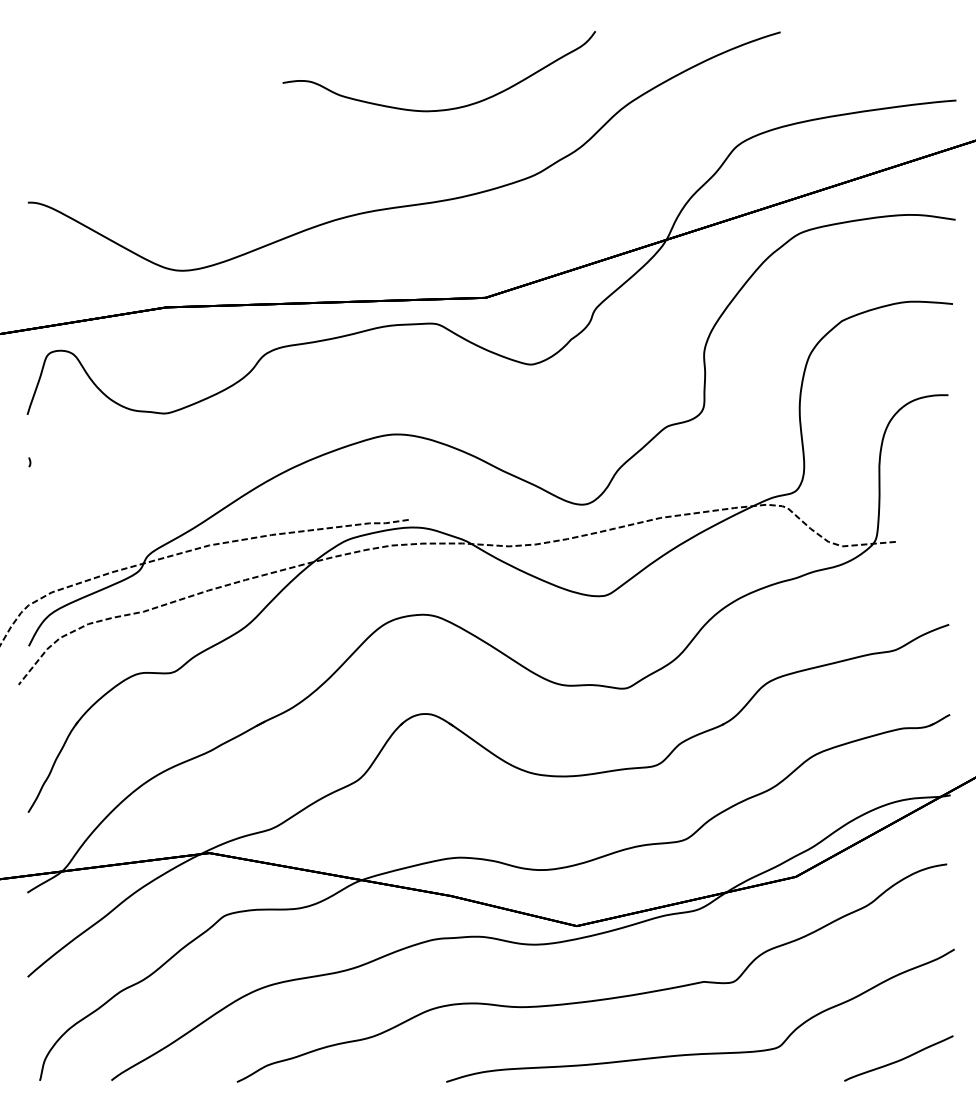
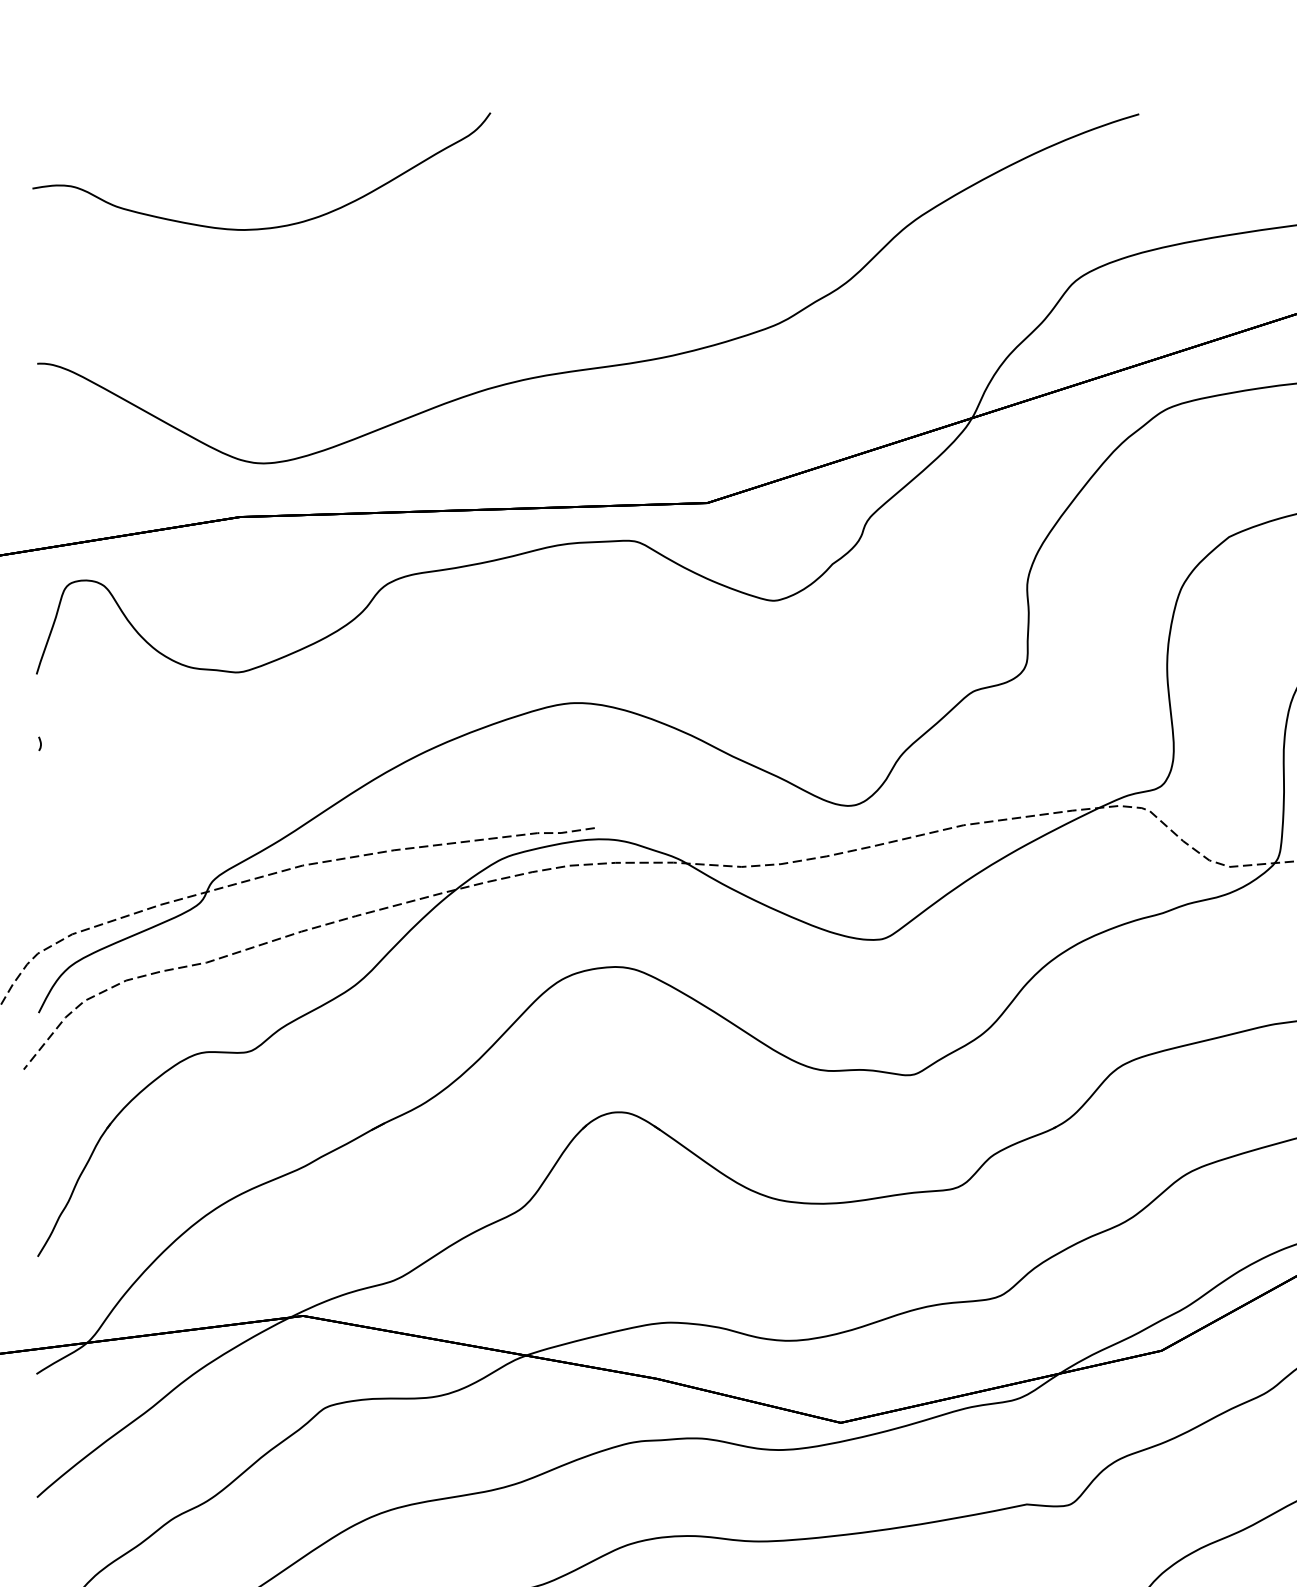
curve: (447, 108) -> (273, 225), moved

